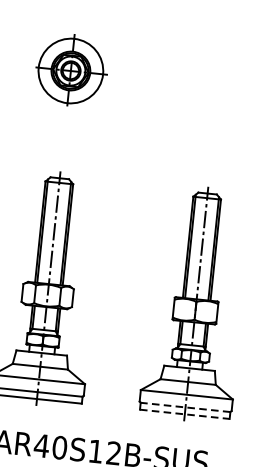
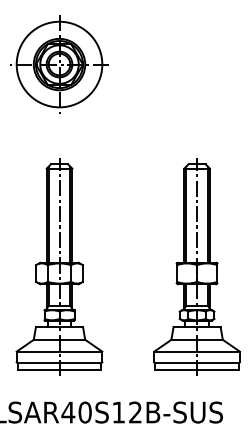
part: (70, 70) -> (59, 64), size x1.43
line: (185, 407) -> (197, 363), dashed -> solid
line: (185, 413) -> (197, 369), dashed -> solid

